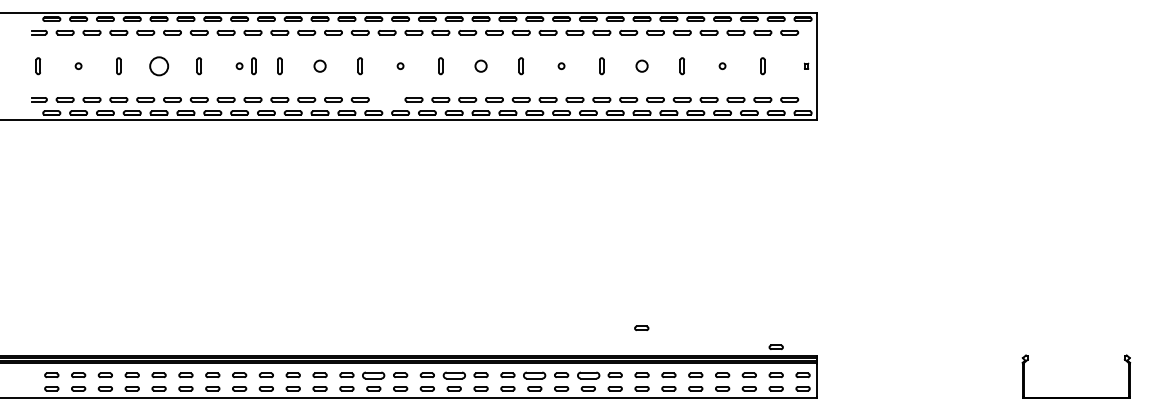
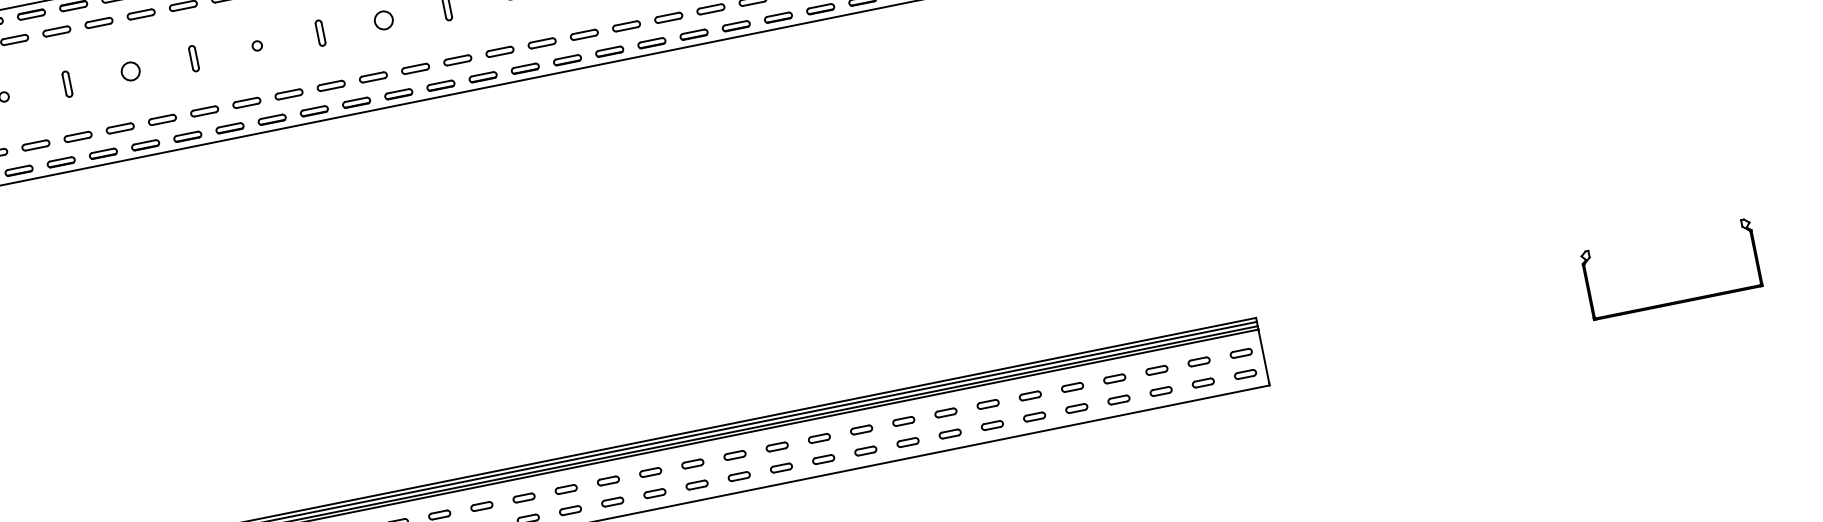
circle: (158, 65) -> (129, 70), size x0.62
part: (253, 66) -> (279, 42), removed
part: (386, 99) -> (498, 51), added
part: (641, 327) -> (972, 329), removed
part: (775, 346) -> (1188, 316), removed
part: (373, 374) -> (565, 488), size x0.62
part: (453, 374) -> (691, 462), size x0.62
part: (534, 374) -> (818, 437), size x0.62
part: (587, 374) -> (902, 420), size x0.62

